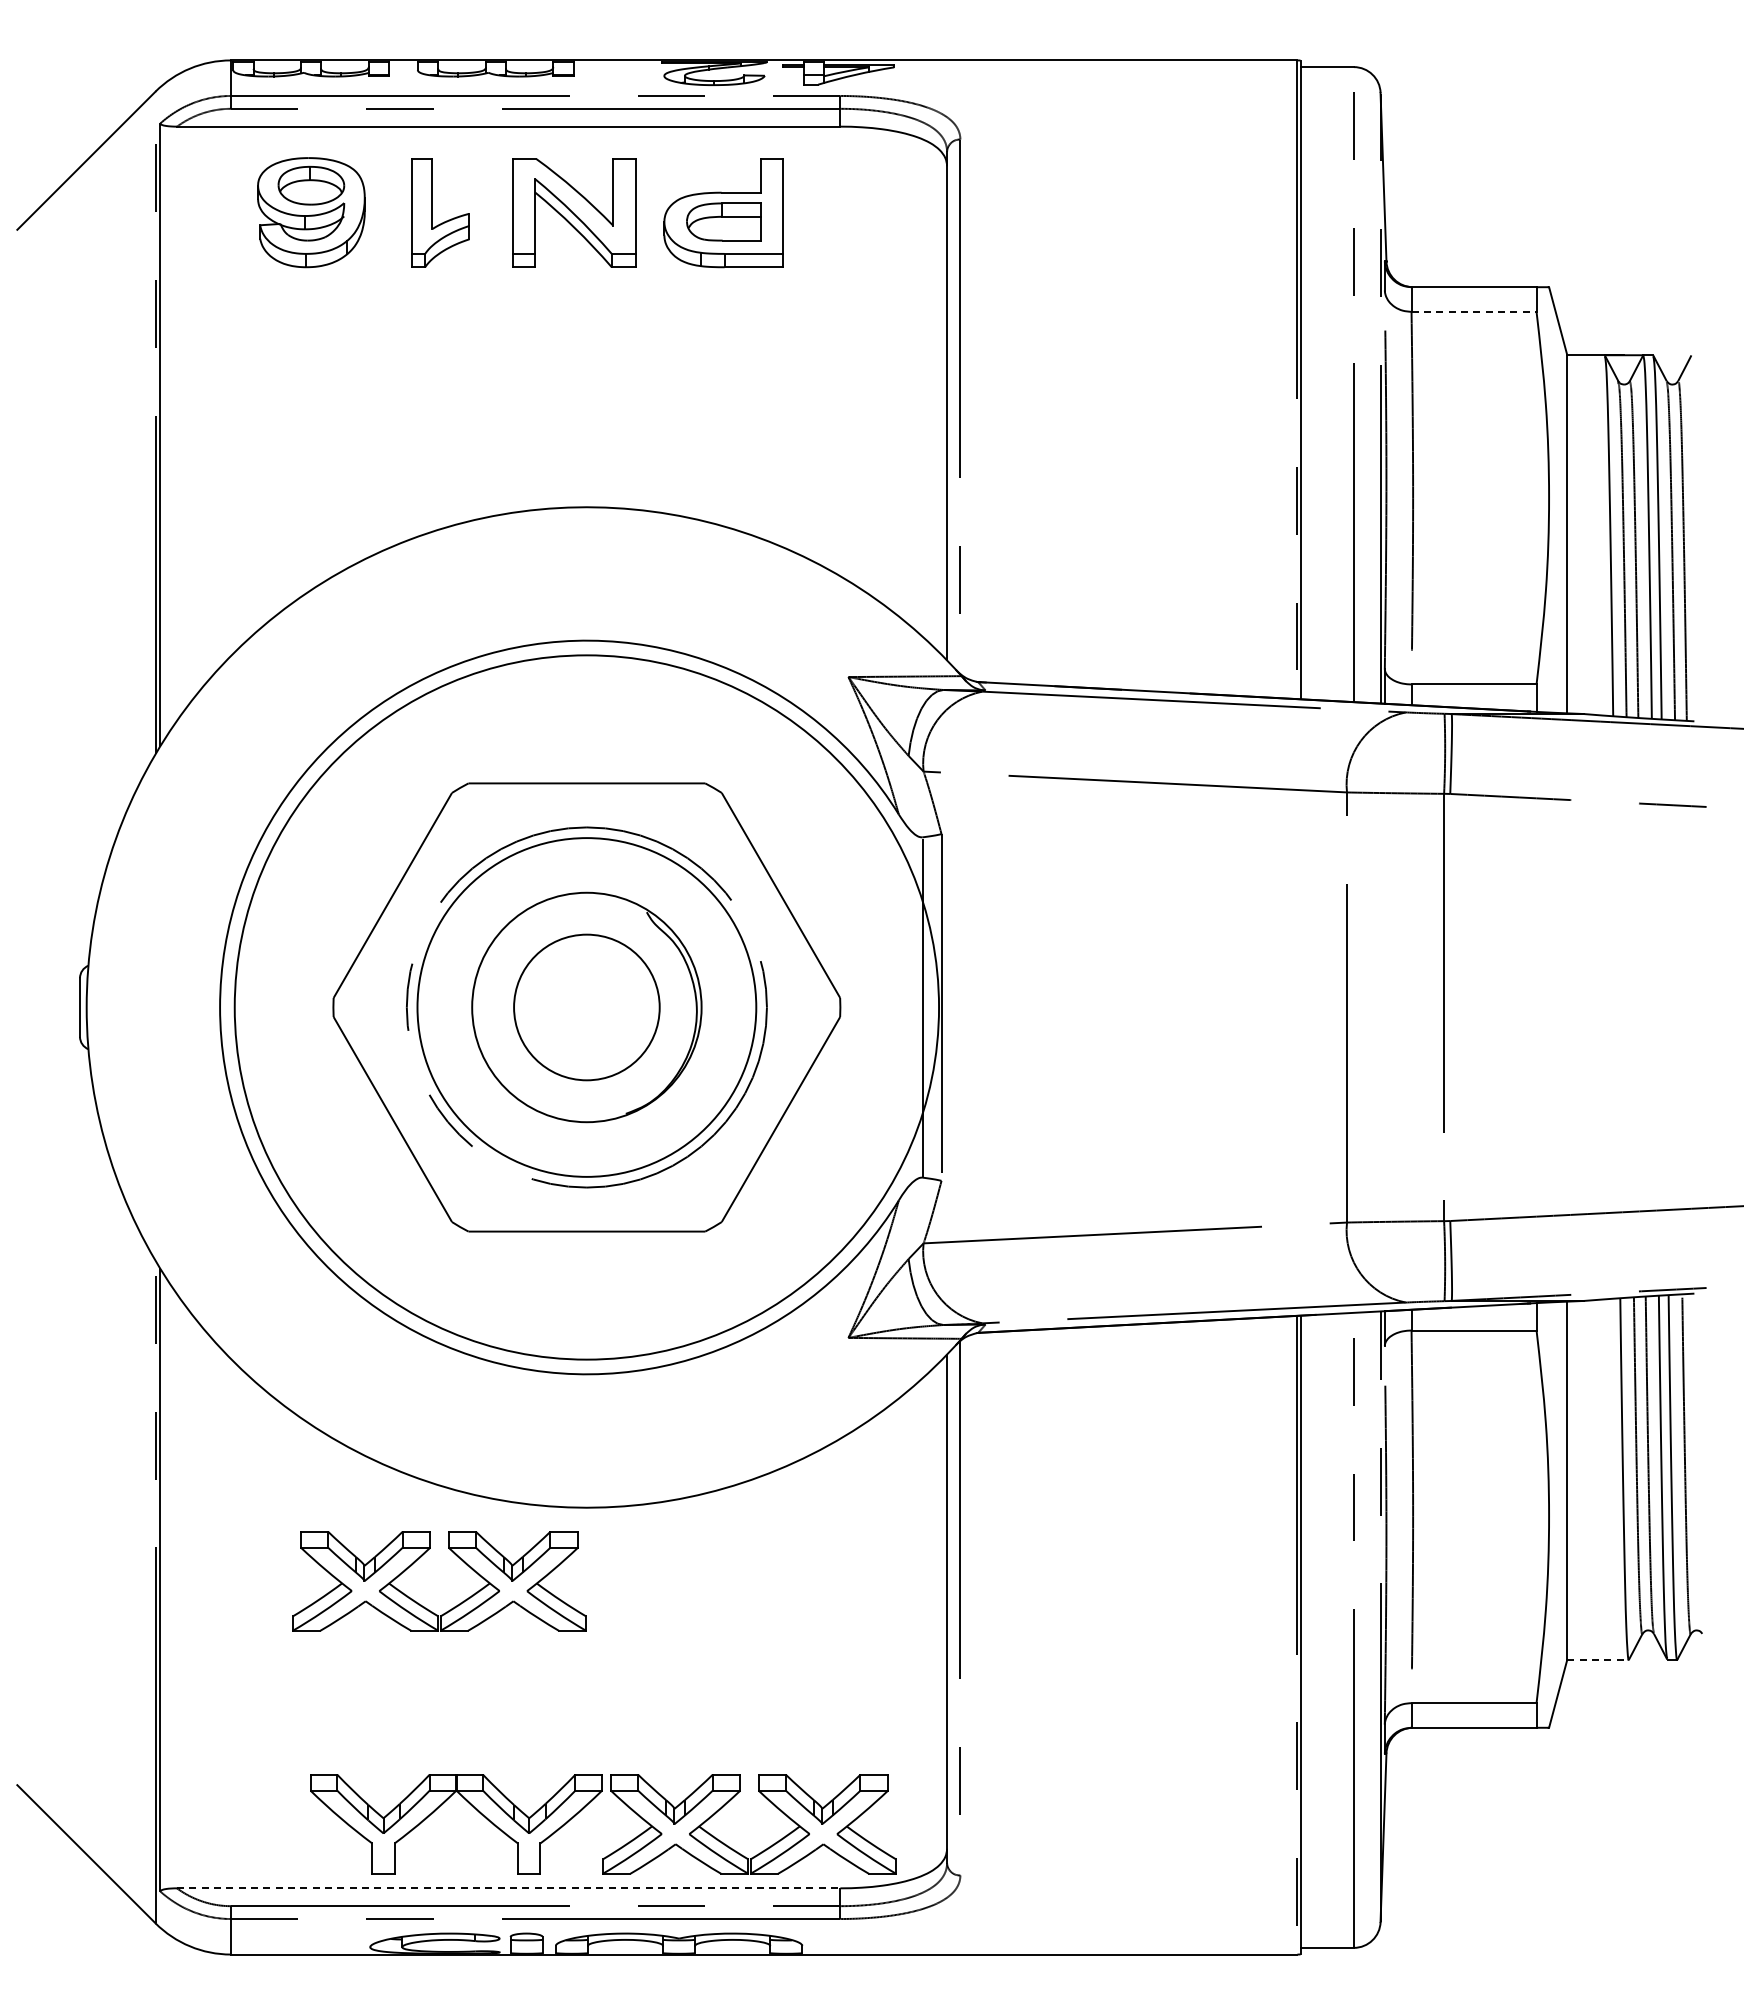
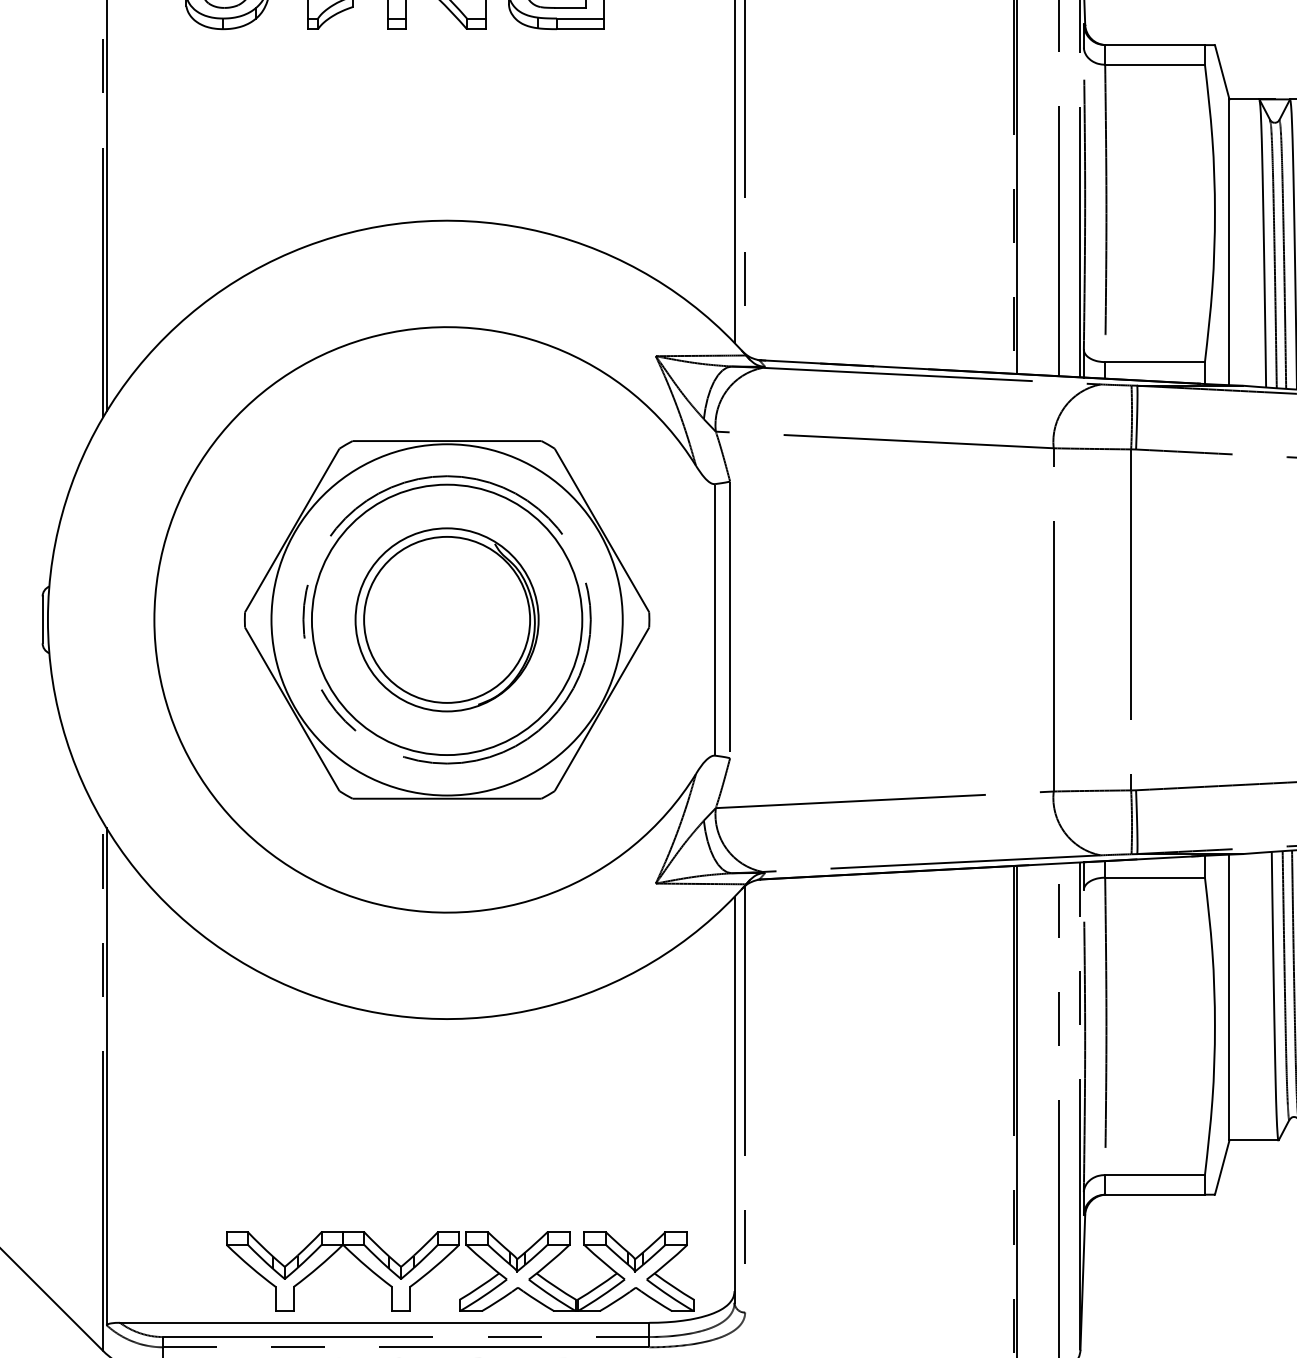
line: (1474, 311) -> (1155, 64), dashed -> solid
circle: (586, 1007) -> (446, 619), size x0.62
circle: (586, 1007) -> (446, 619), size x1.43
part: (424, 1606) -> (317, 1097), removed
line: (1598, 1659) -> (1254, 1140), dashed -> solid
line: (508, 1888) -> (384, 1322), dashed -> solid

